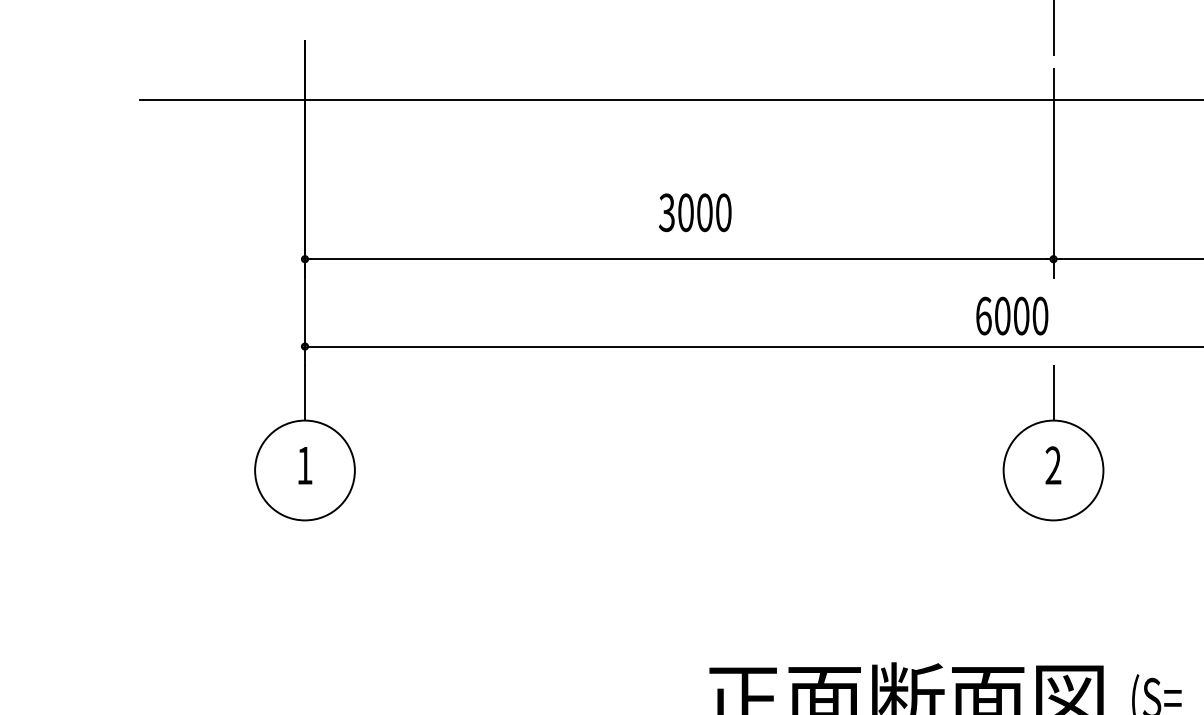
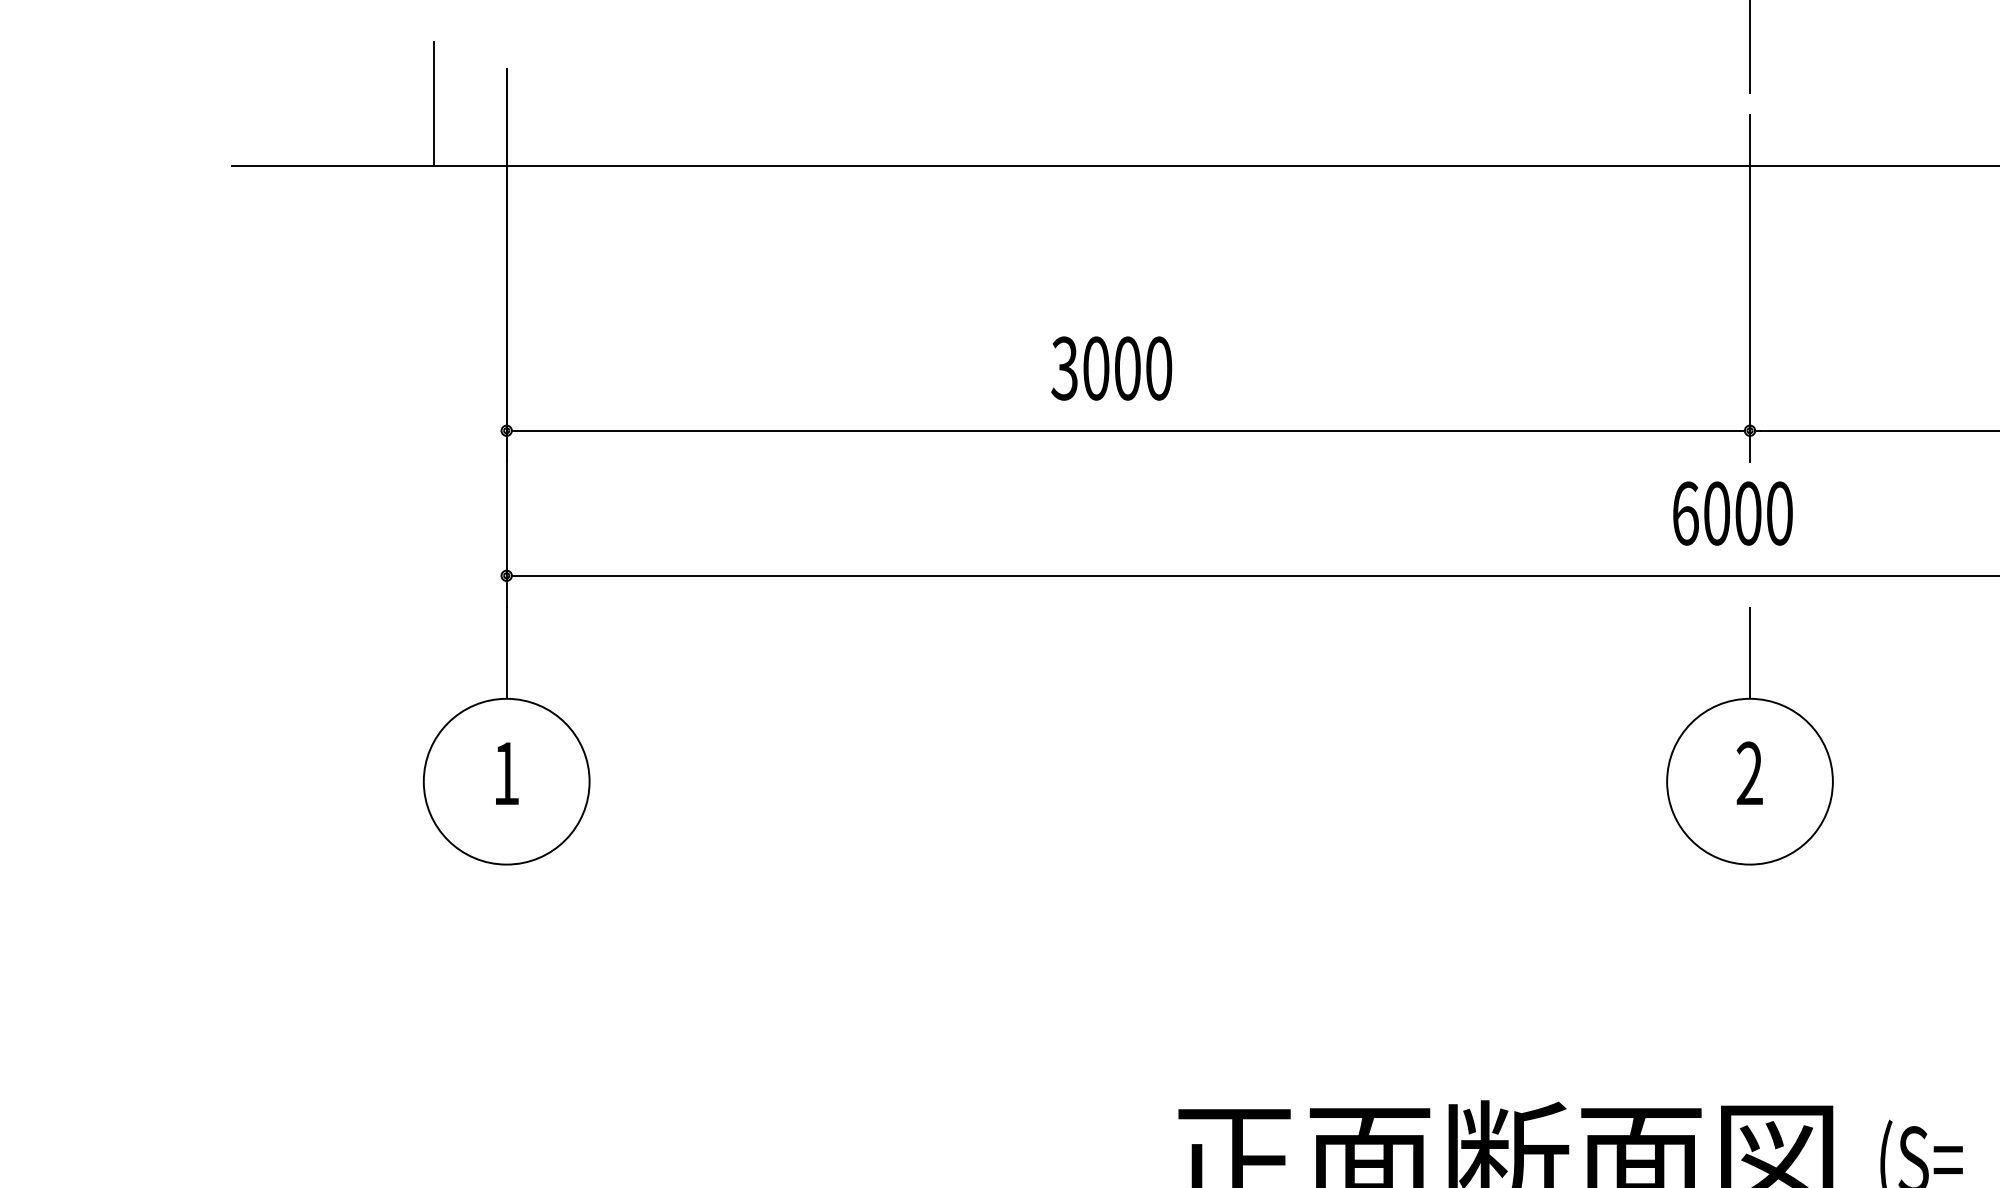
line: (261, 62) -> (434, 104), added
text: (695, 212) -> (1112, 368), moved
text: (1012, 315) -> (1733, 512), moved

